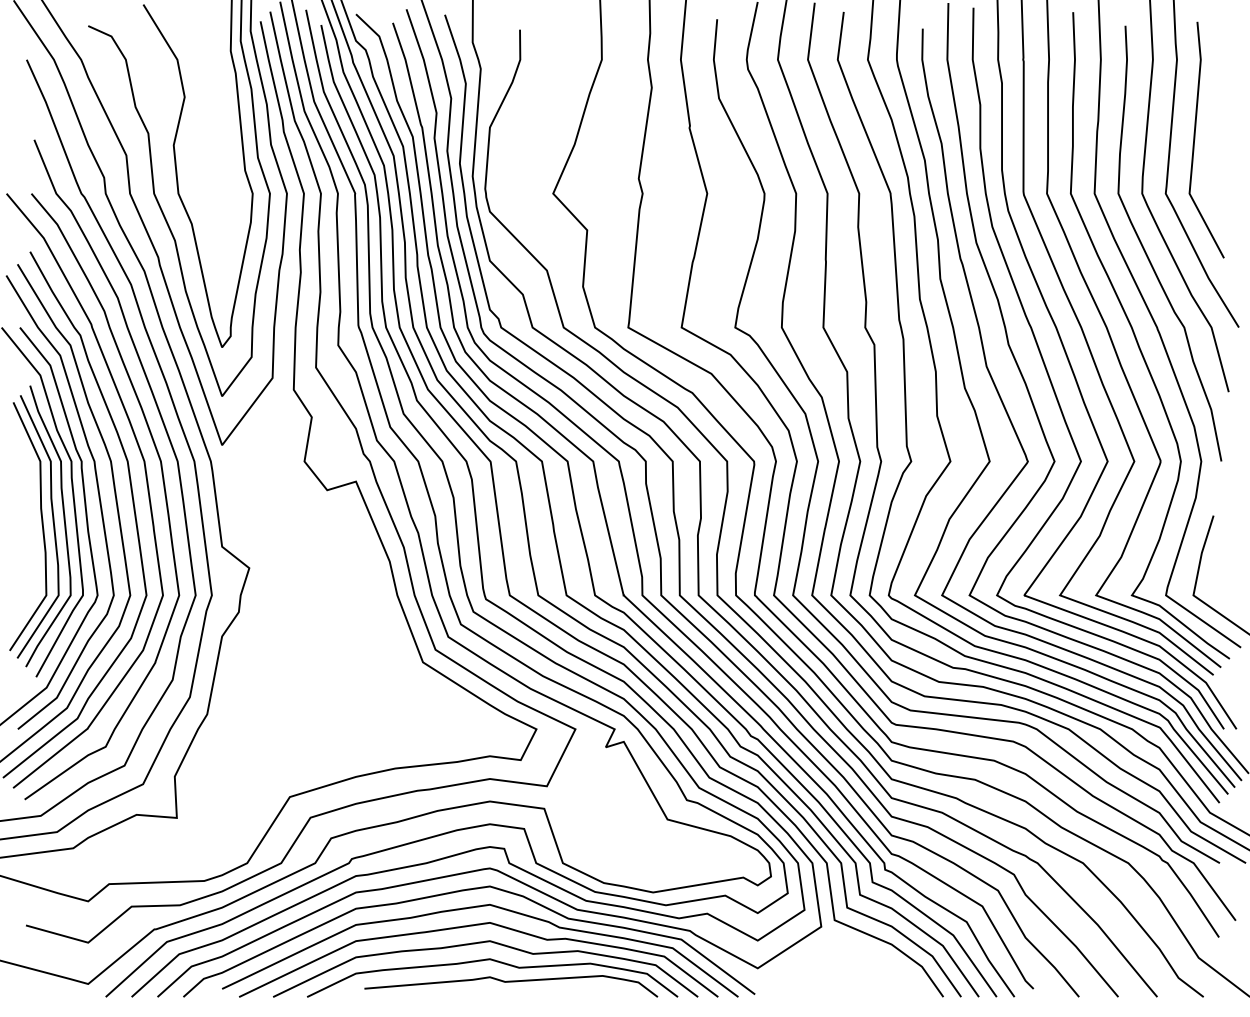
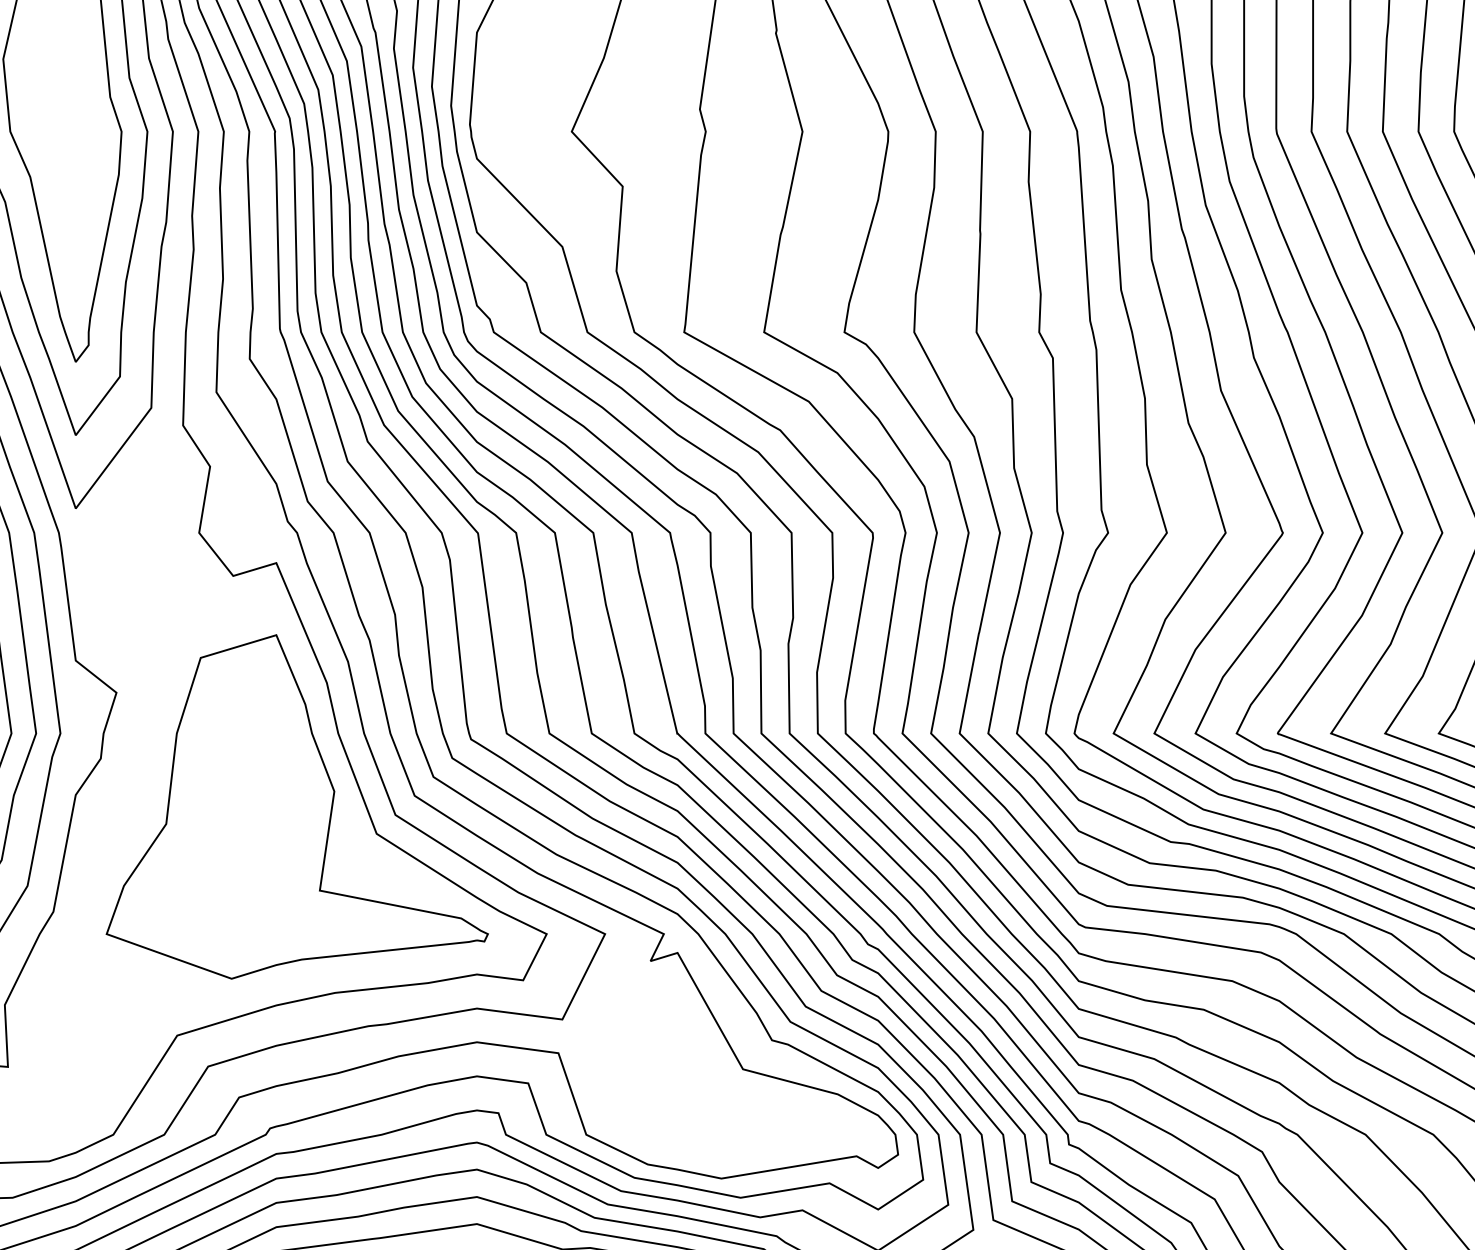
part: (369, 643) -> (296, 805), added

